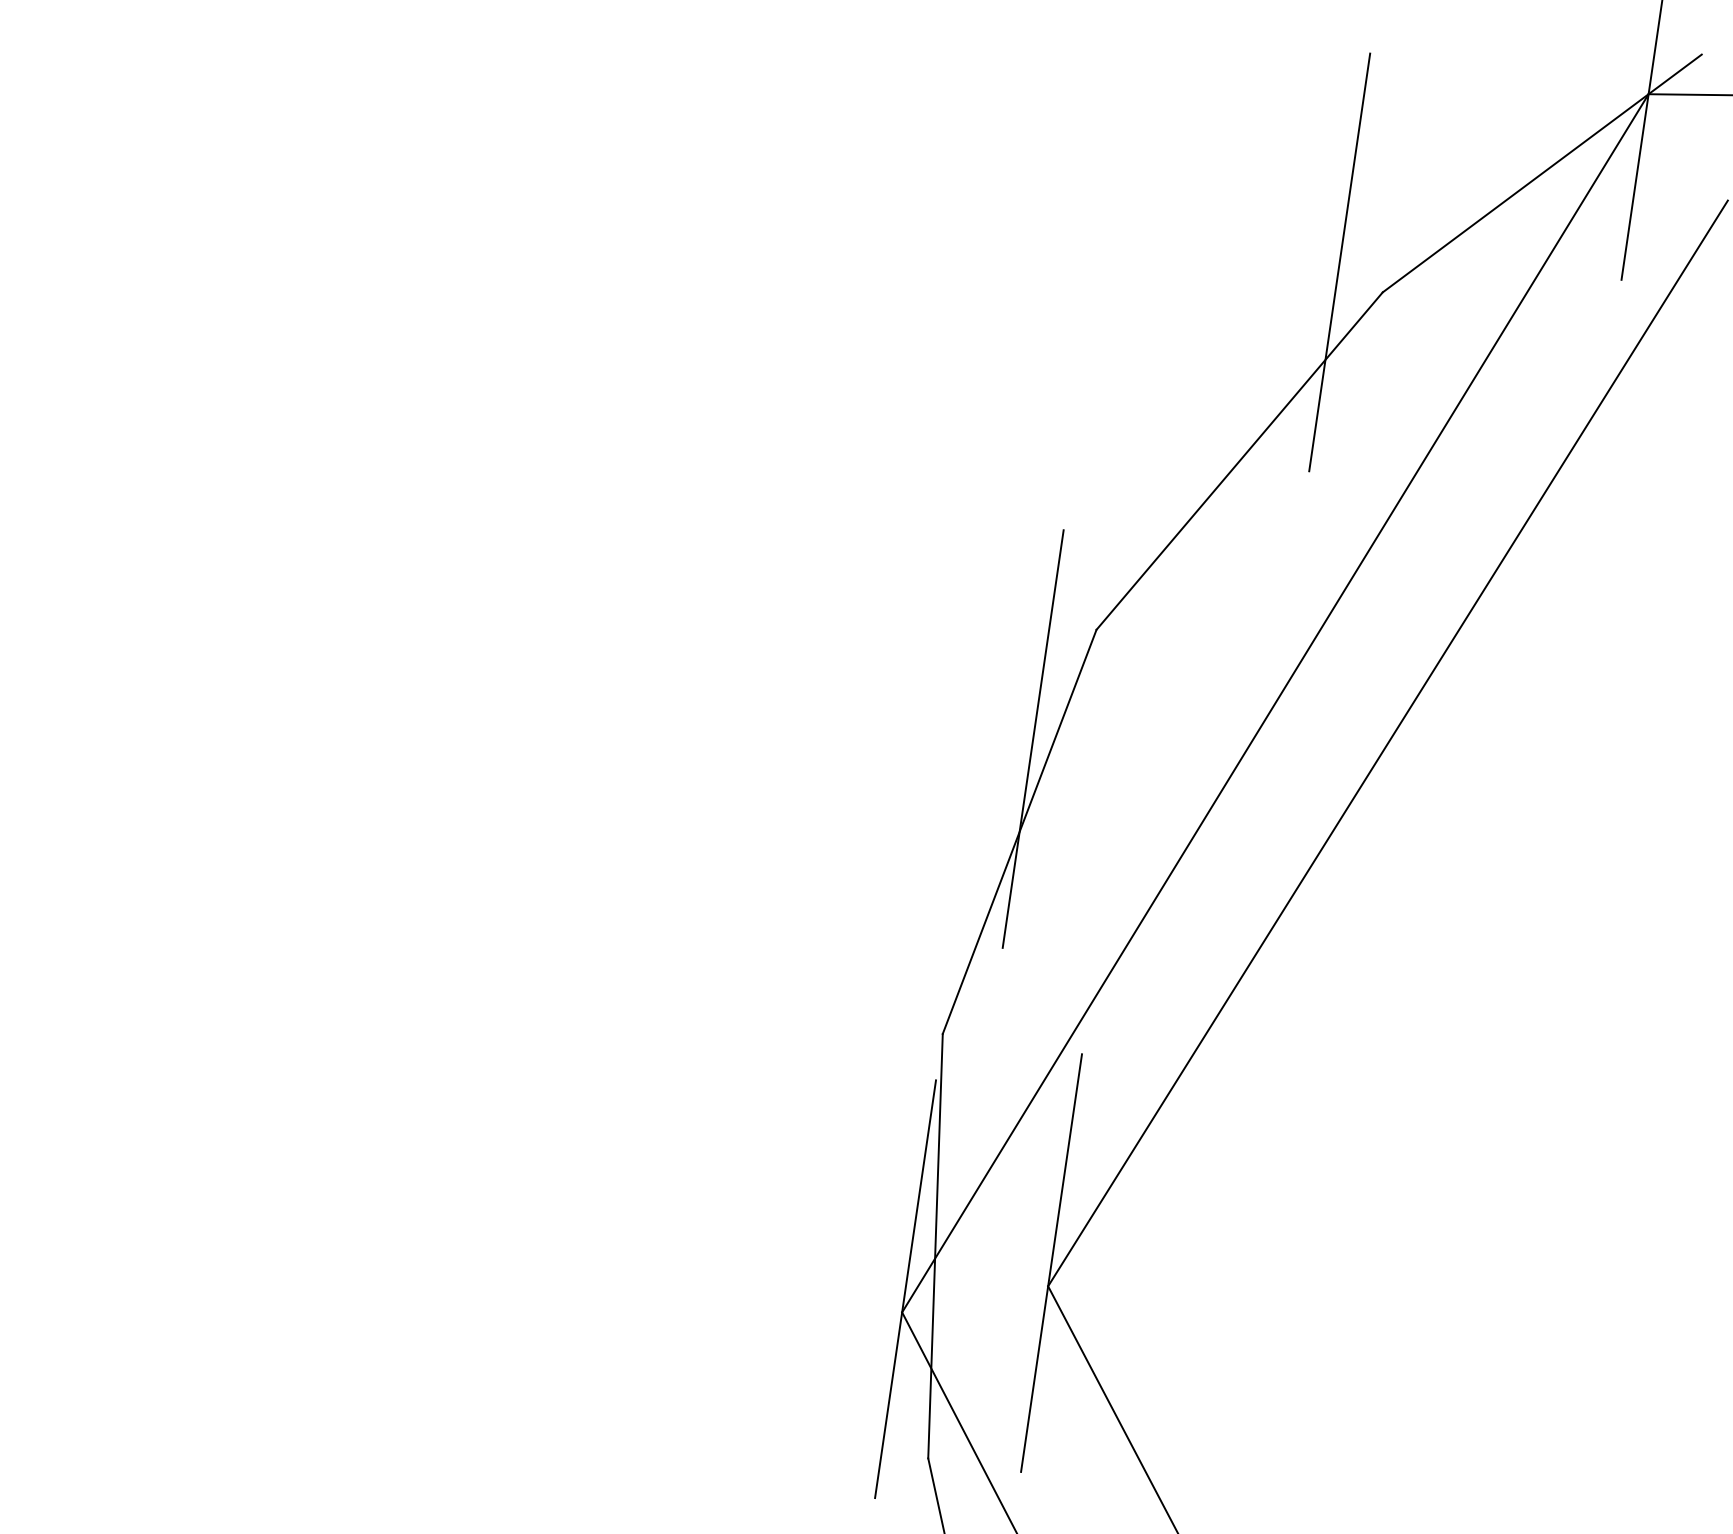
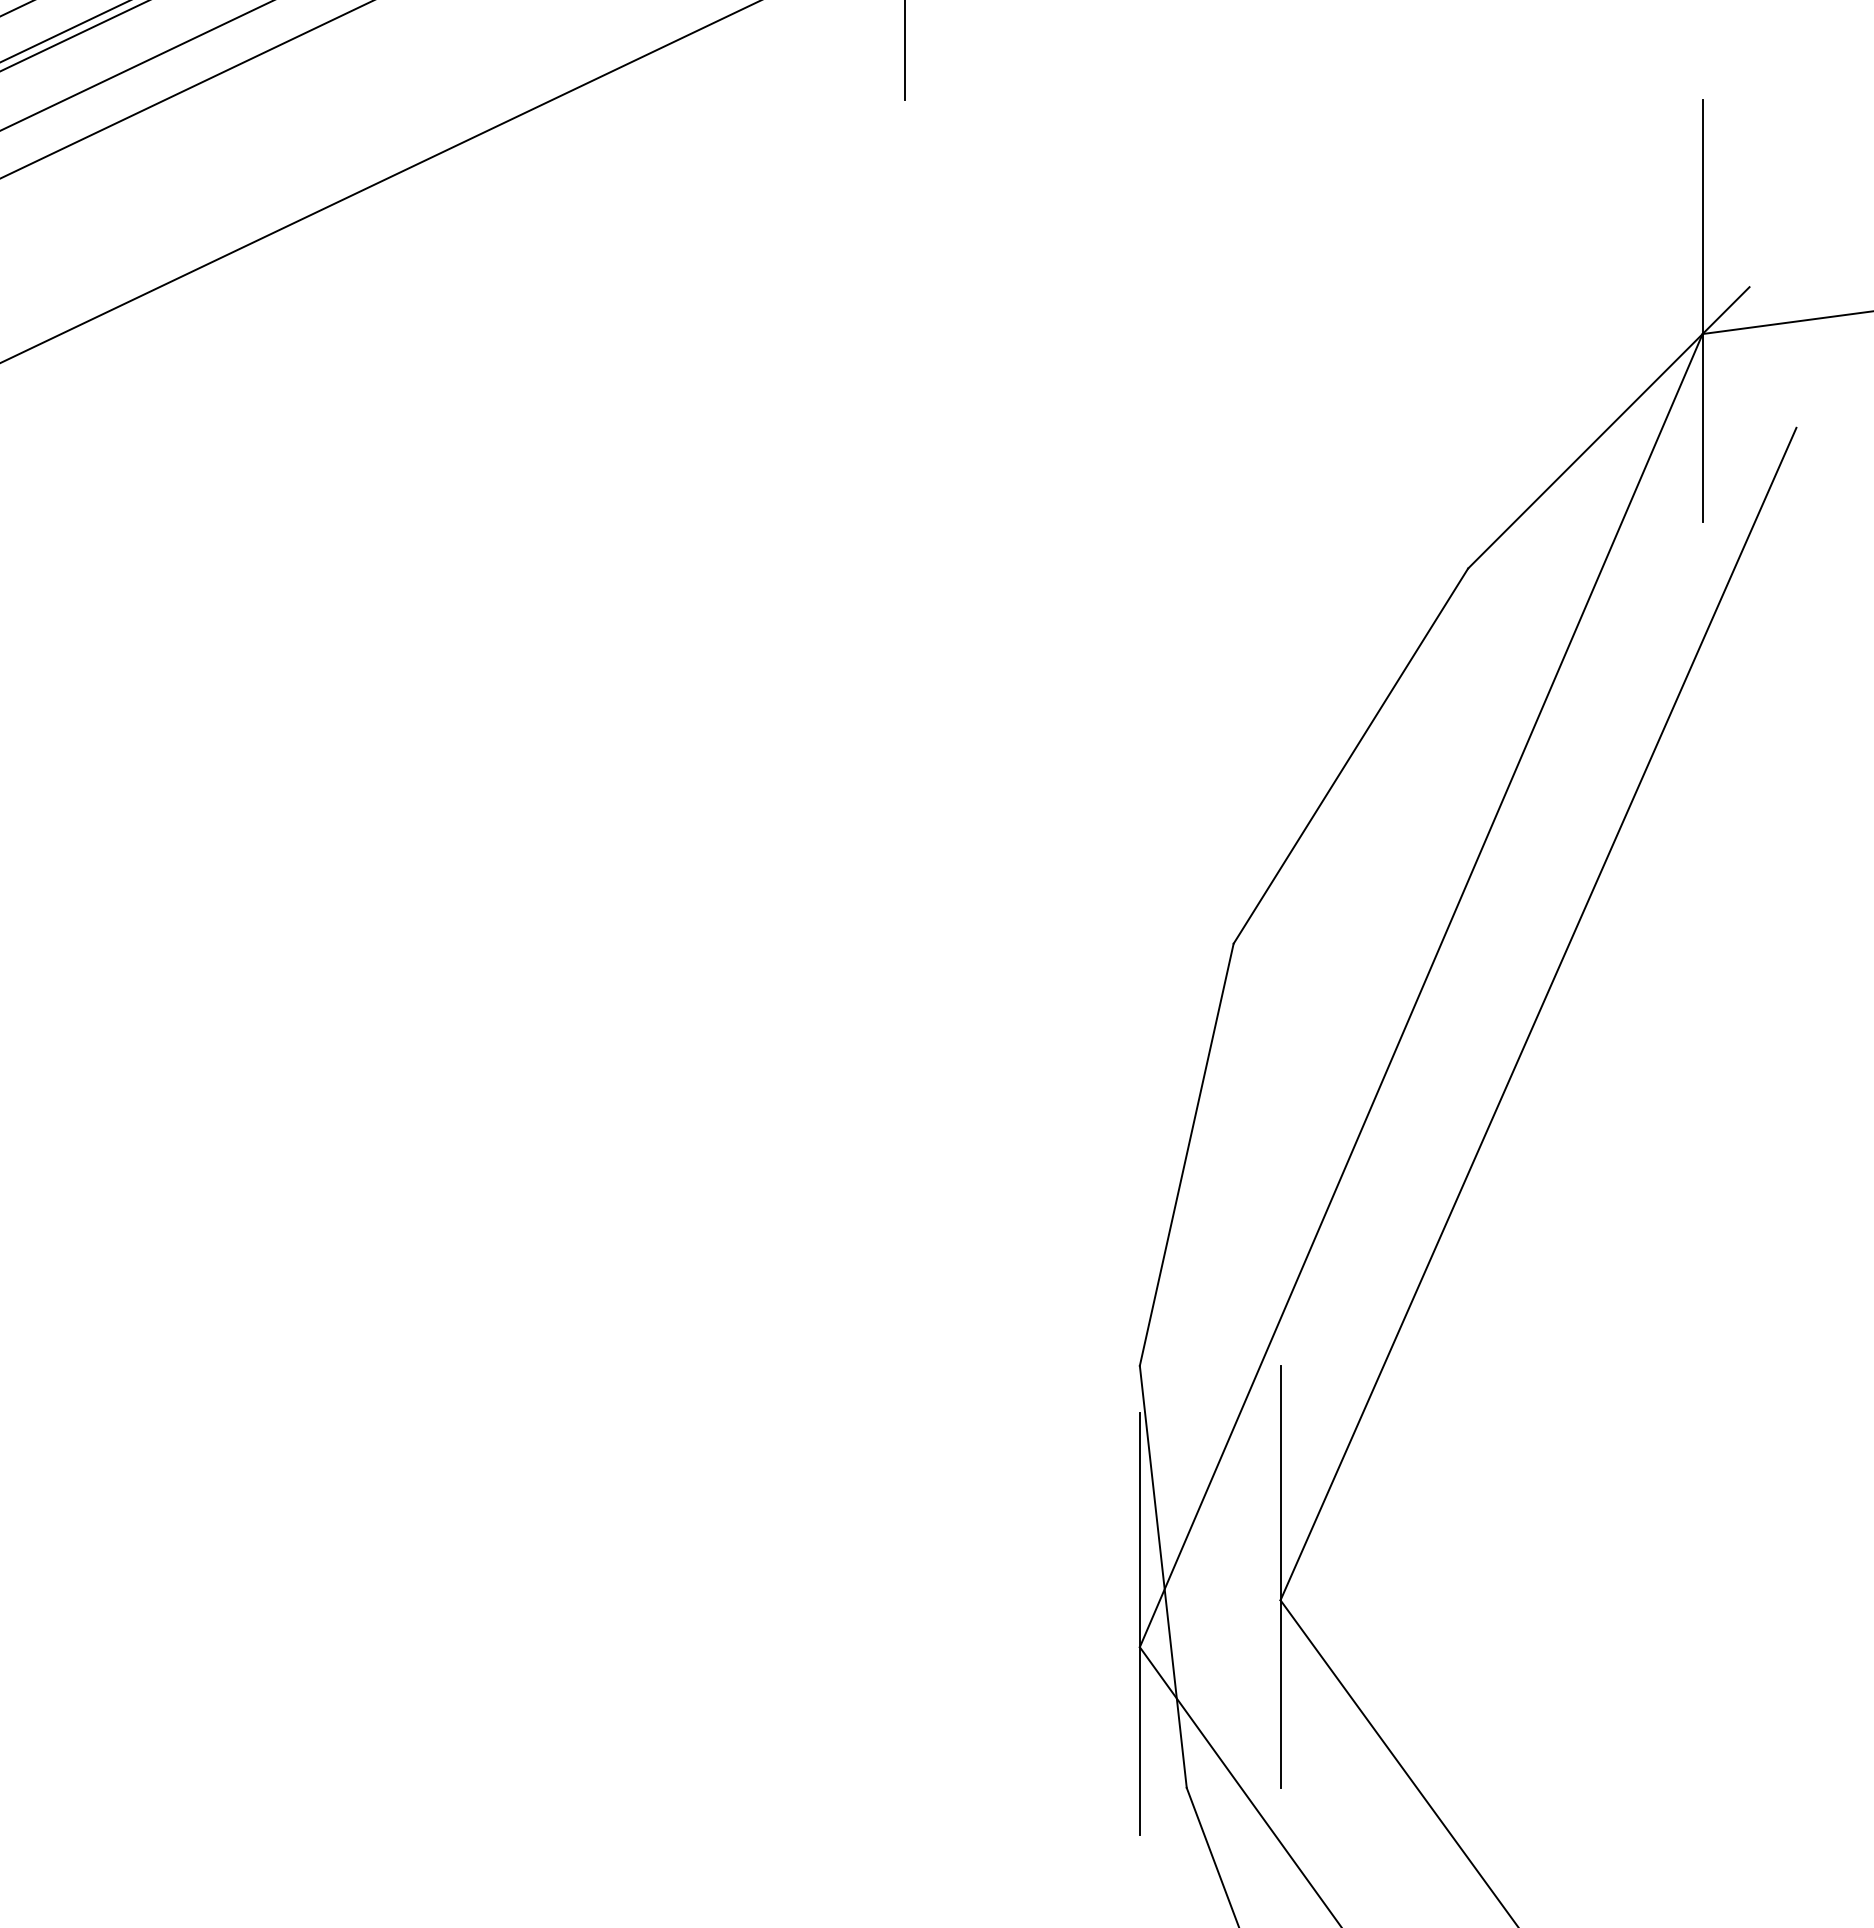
line: (1339, 262) -> (1421, 545), removed
line: (1033, 738) -> (1186, 1060), removed

